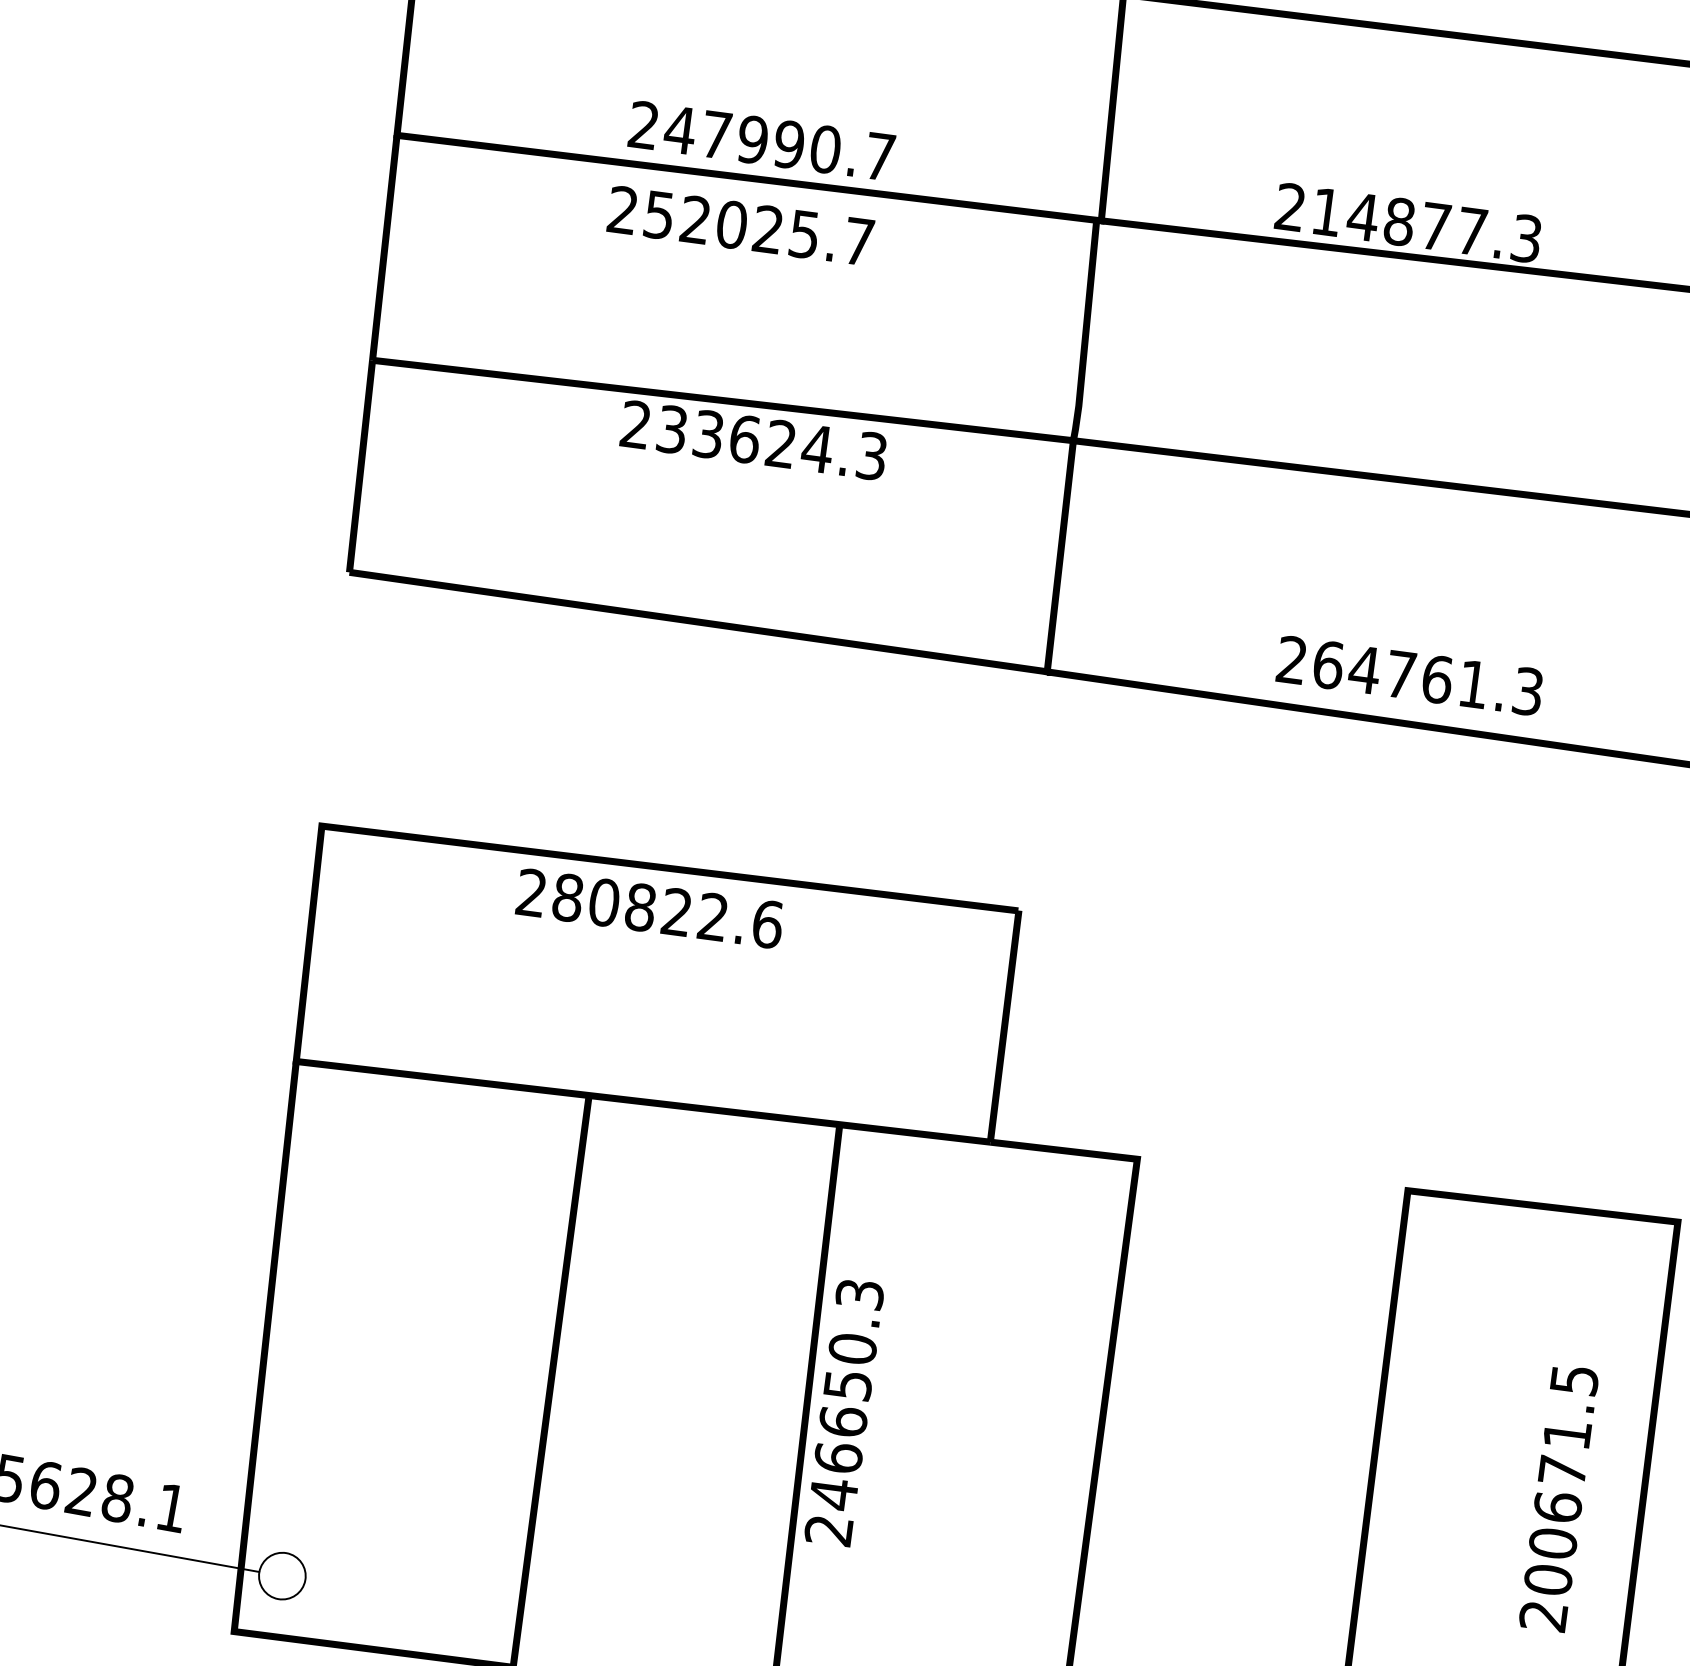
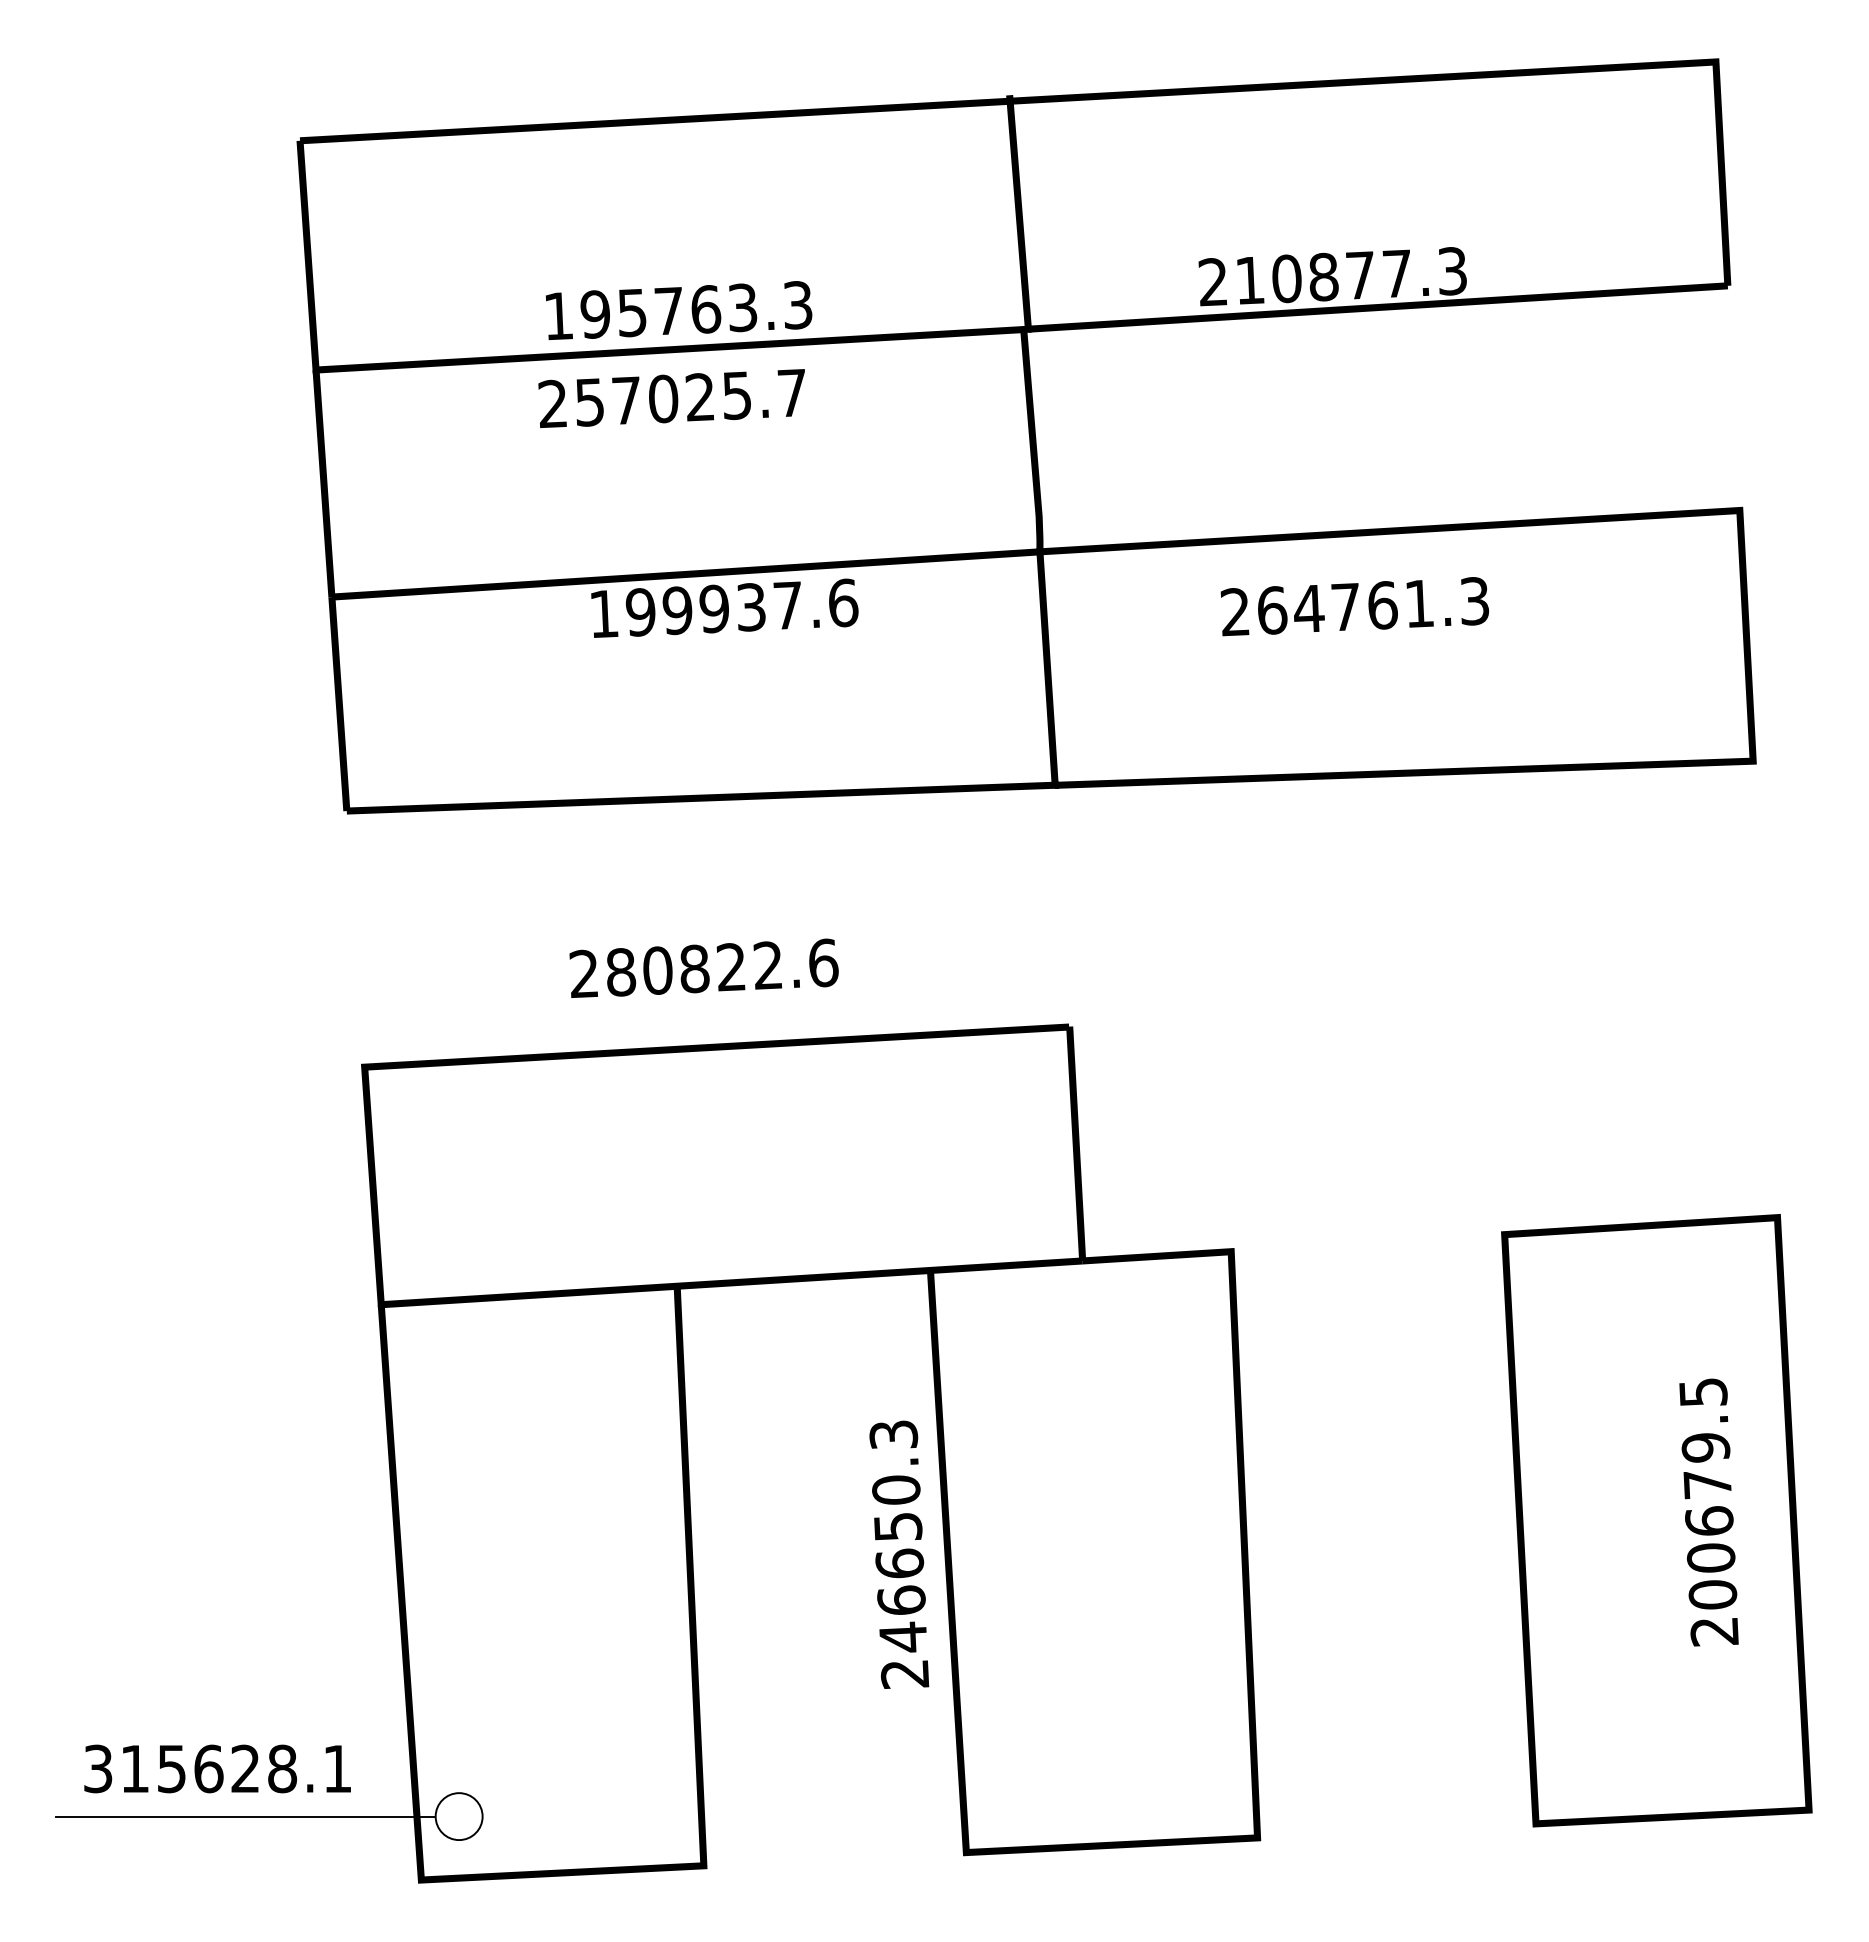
text: (762, 140) -> (678, 310), 247990.7 -> 195763.3
text: (1362, 216) -> (1286, 278), 214877.3 -> 210877.3
text: (695, 219) -> (626, 400), 252025.7 -> 257025.7
text: (753, 440) -> (723, 608), 233624.3 -> 199937.6
text: (1409, 675) -> (1354, 606), moved
text: (649, 907) -> (703, 967), moved
text: (844, 1412) -> (899, 1554), moved
text: (1567, 1434) -> (1705, 1447), 200671.5 -> 200679.5

